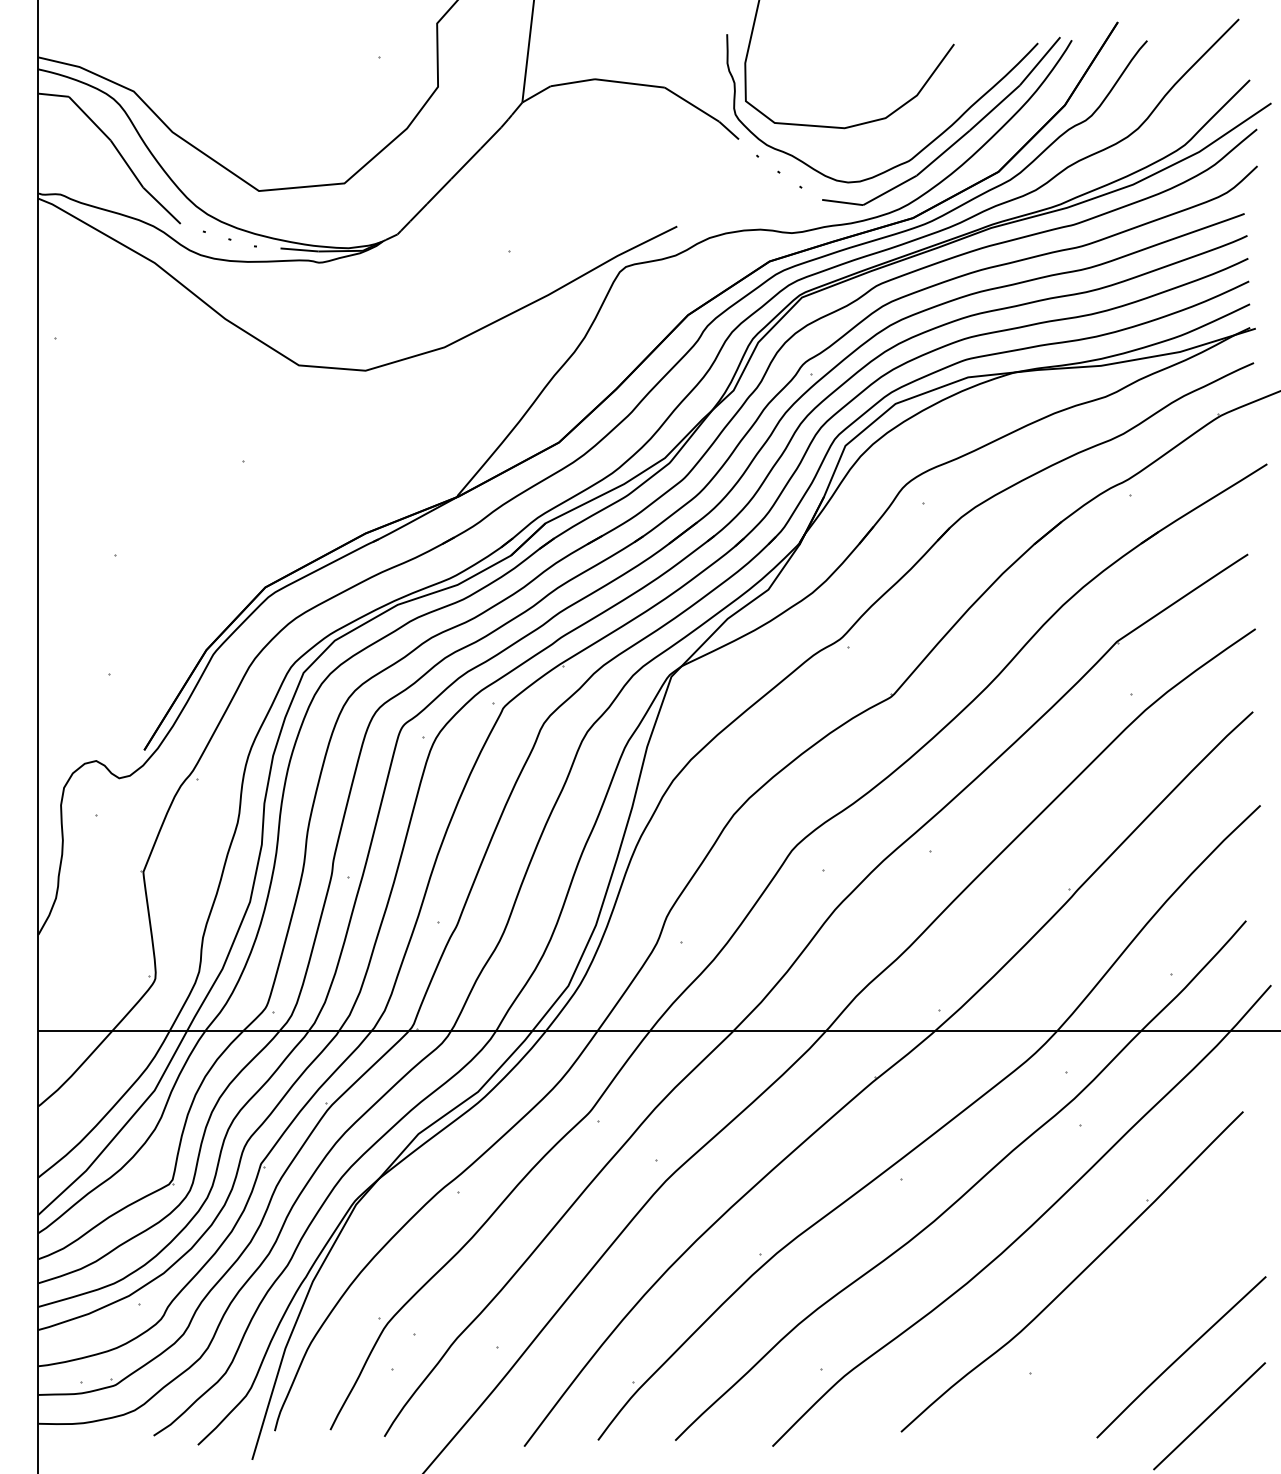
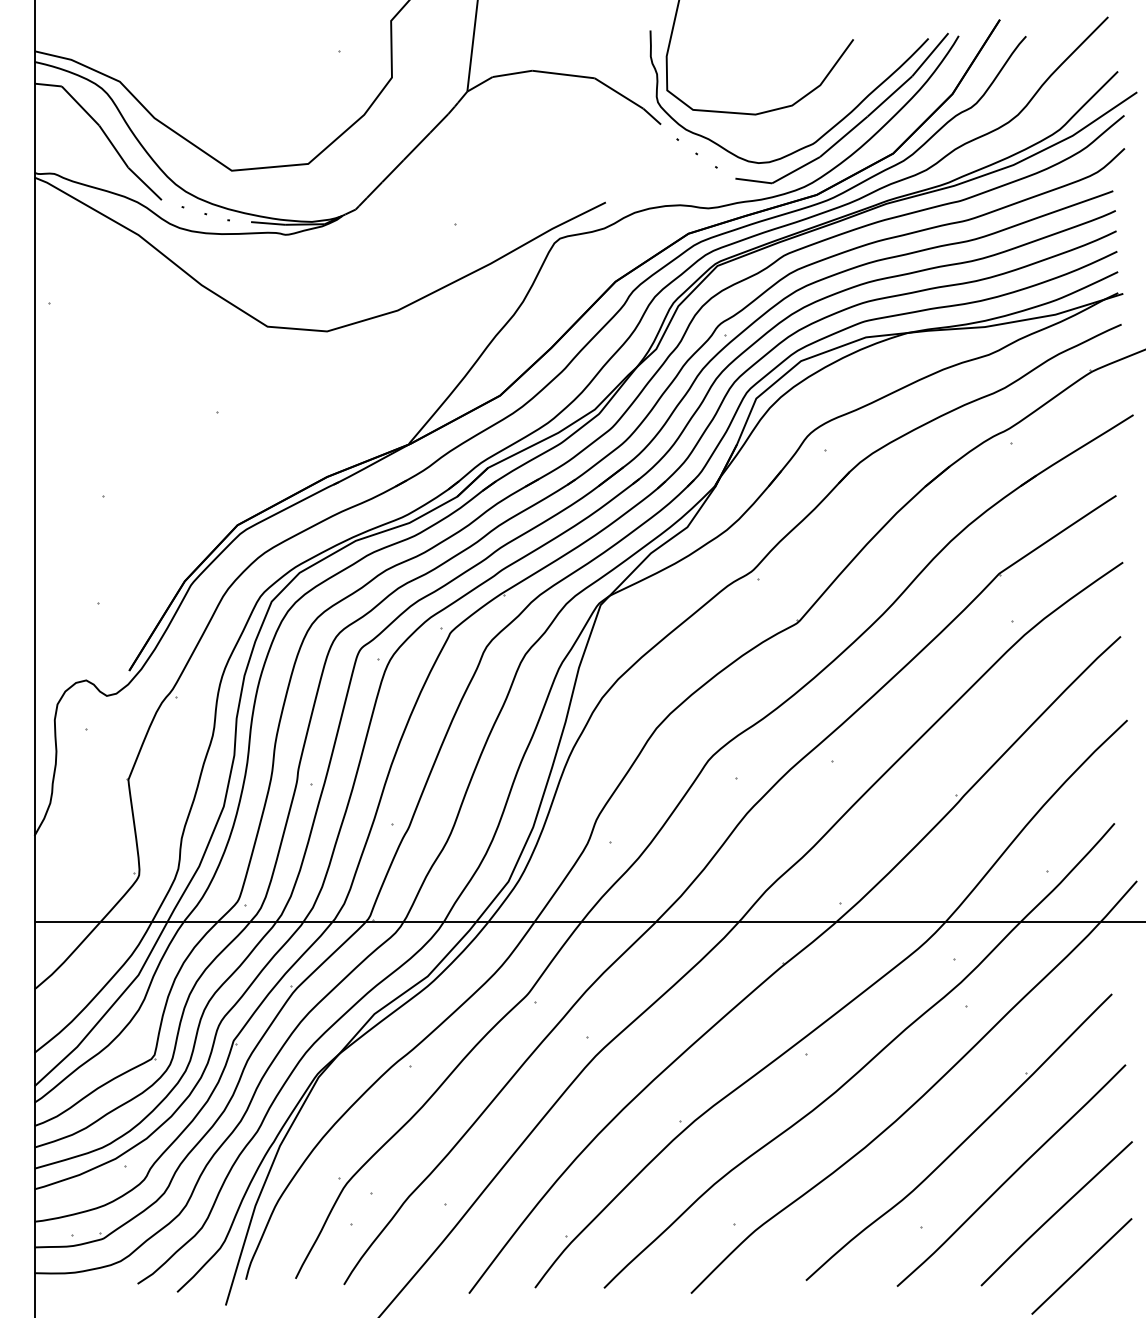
curve: (1130, 1314) -> (1011, 1175), added

